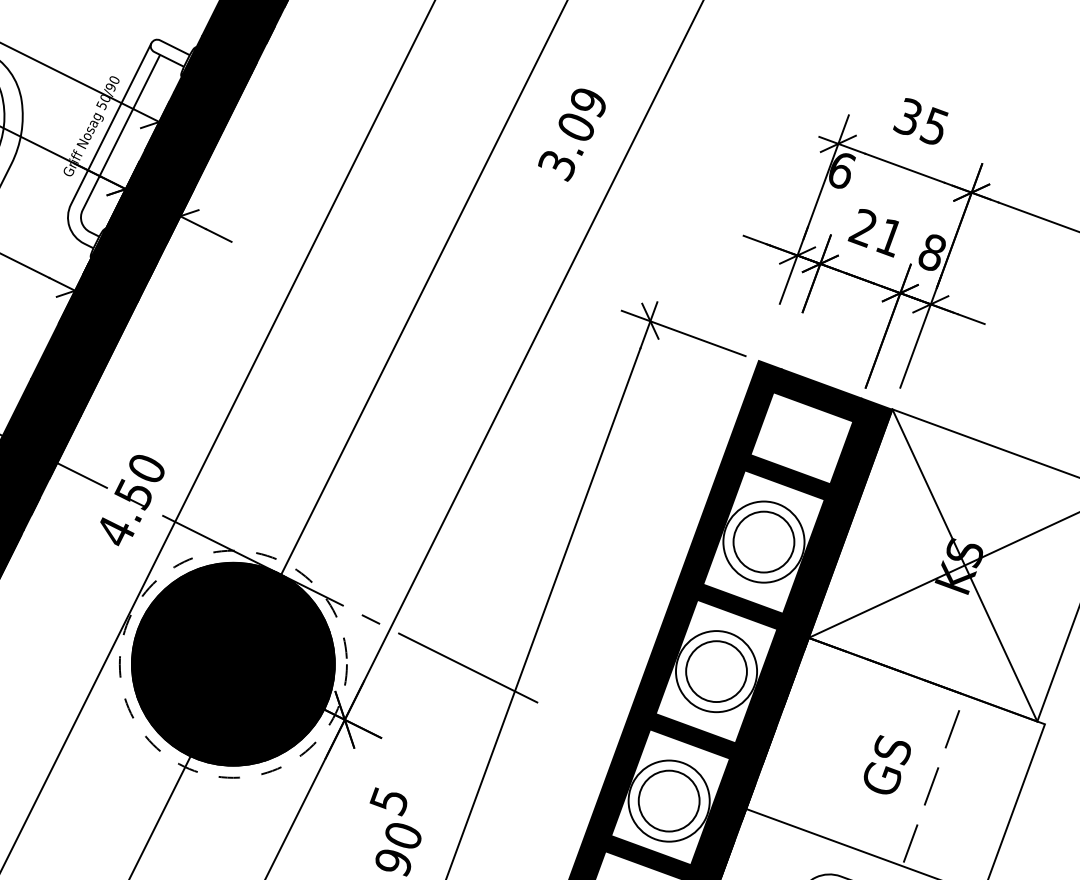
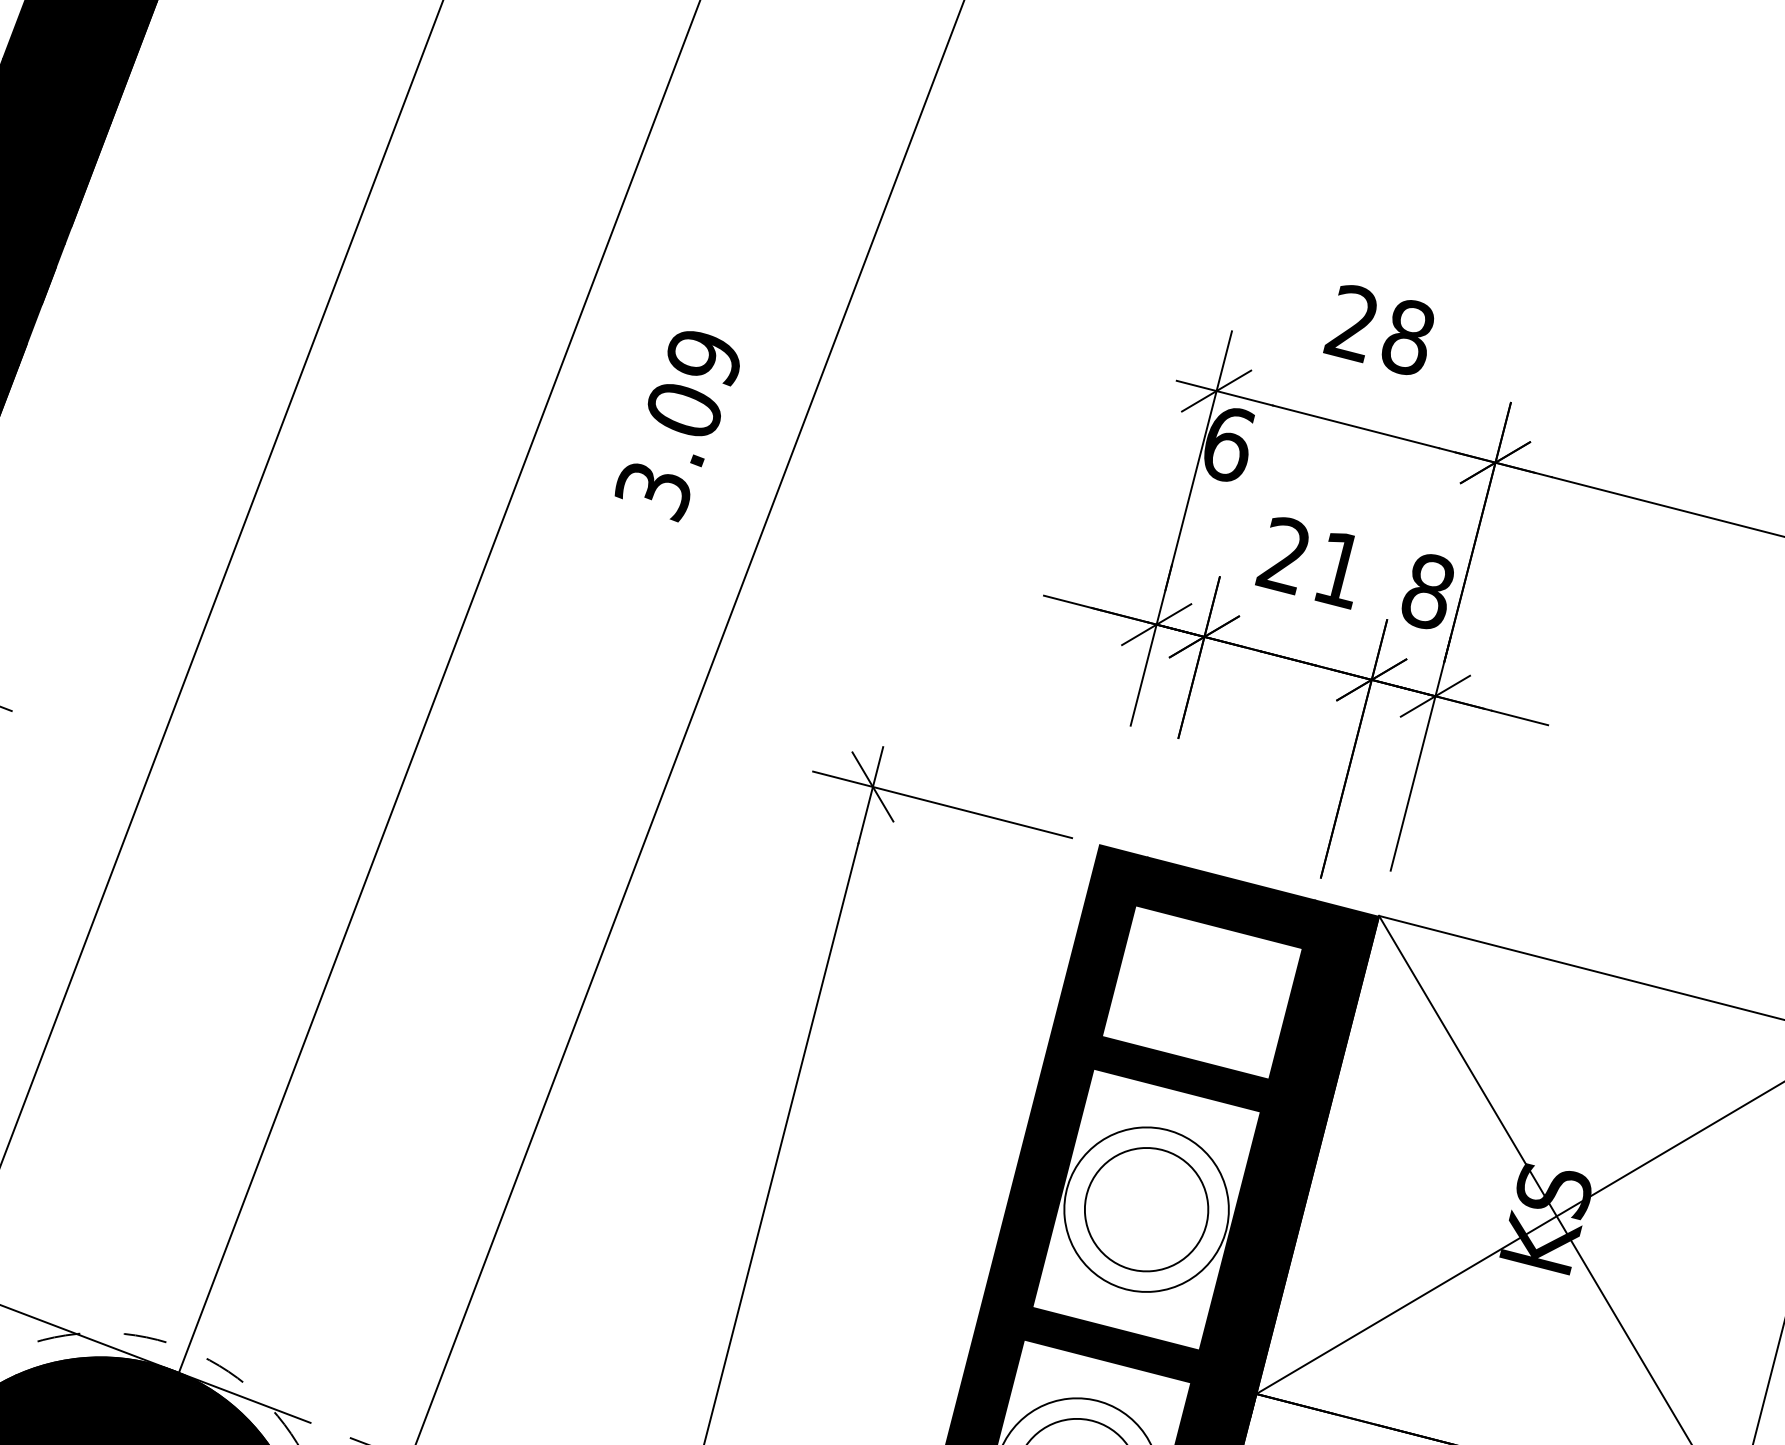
text: (920, 121) -> (1377, 329), 35 -> 28

